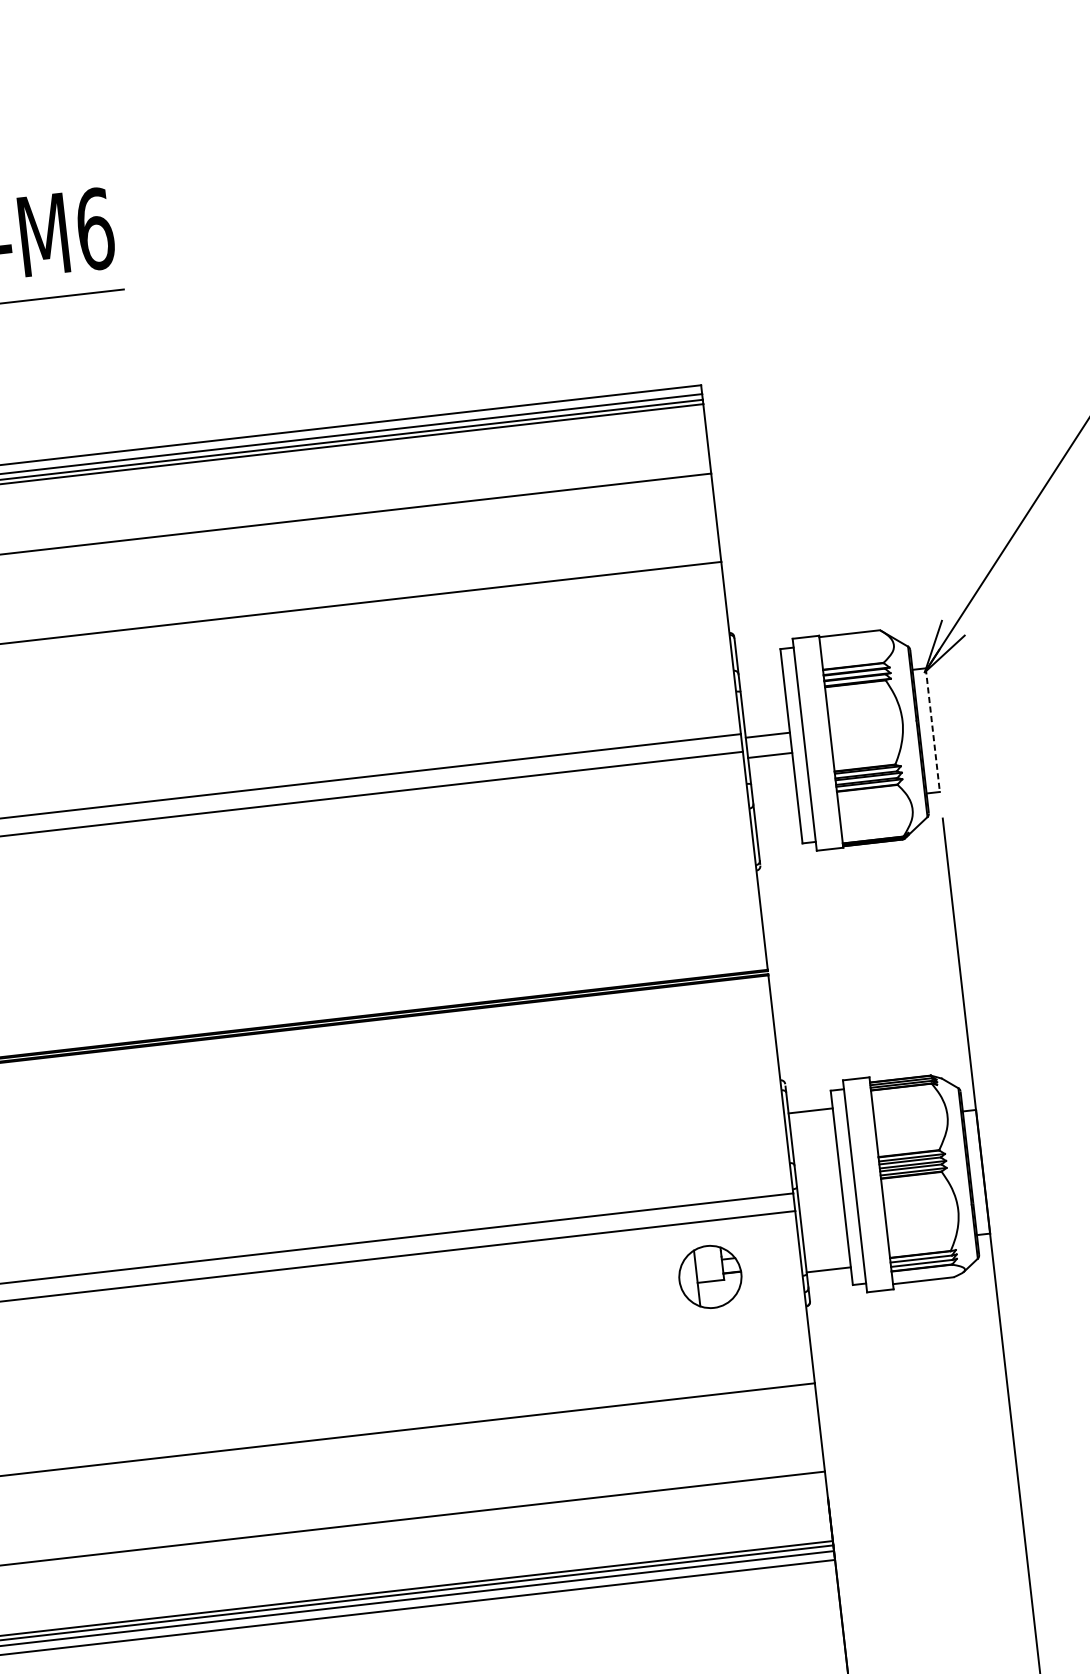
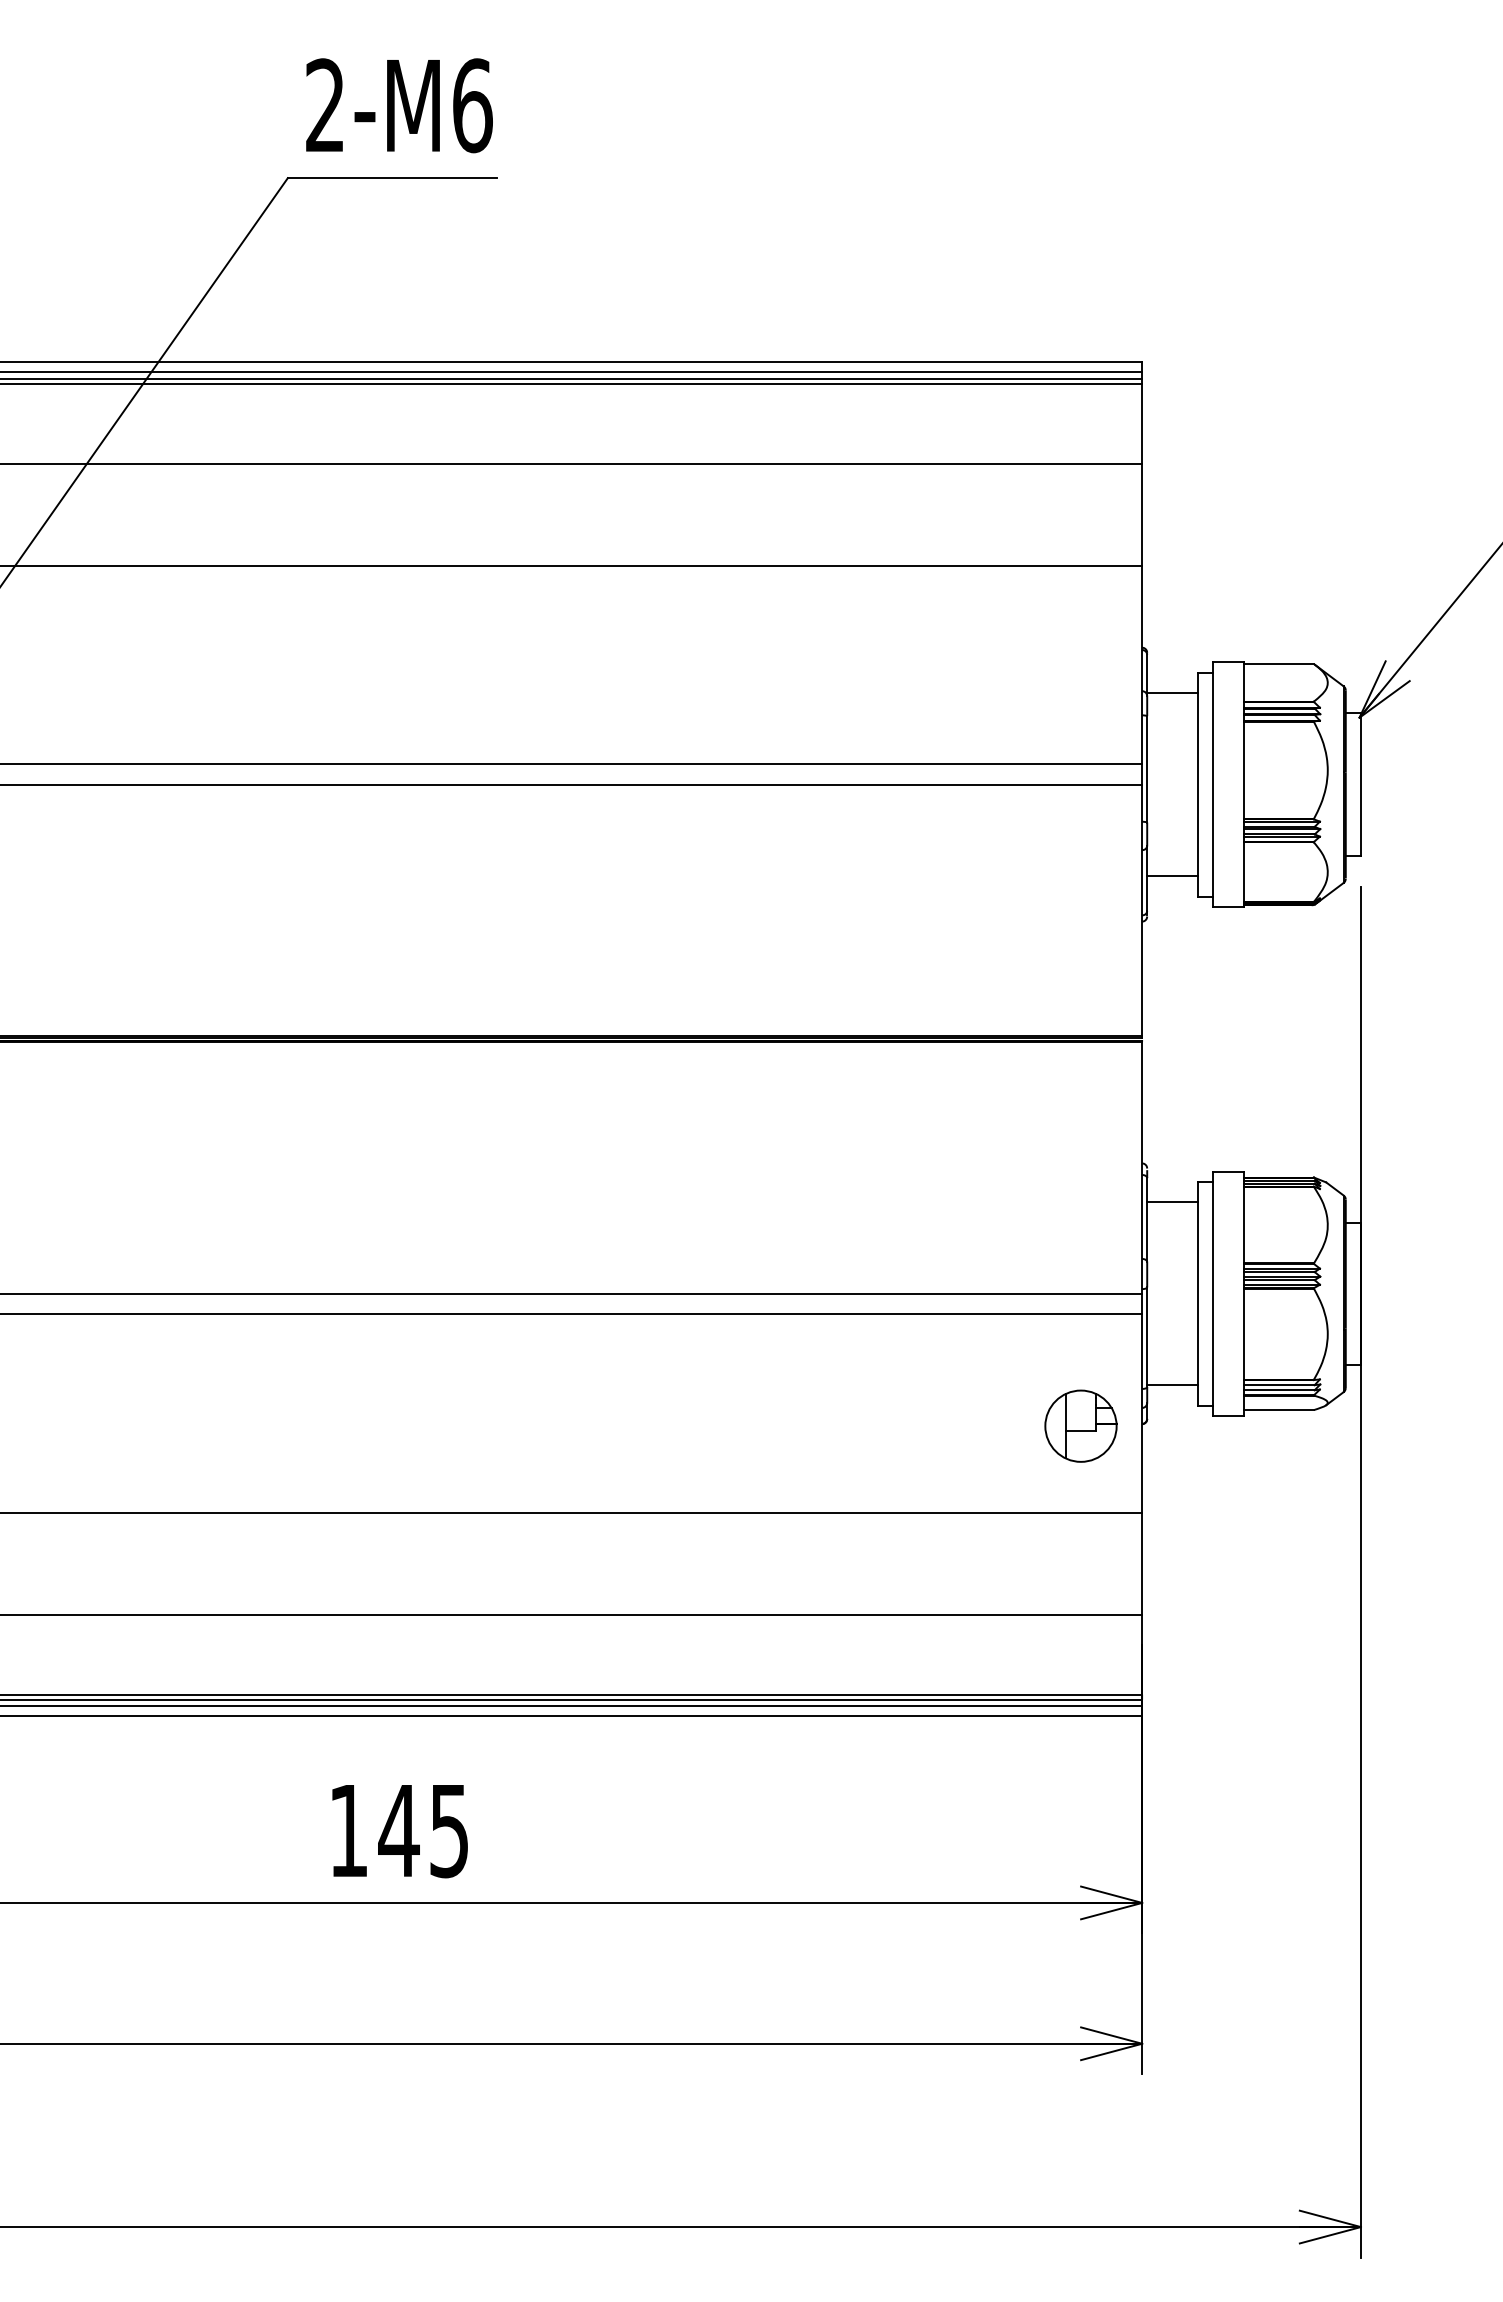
line: (933, 730) -> (1361, 785), dashed -> solid
line: (767, 735) -> (1172, 693), moved
line: (770, 755) -> (1172, 876), moved
part: (709, 1276) -> (1080, 1425), moved

